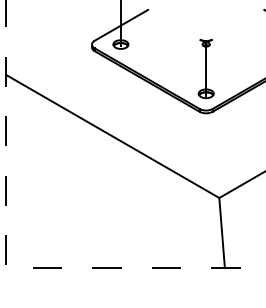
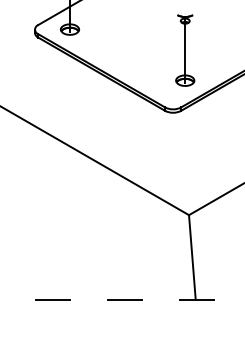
part: (205, 68) -> (184, 50), moved

